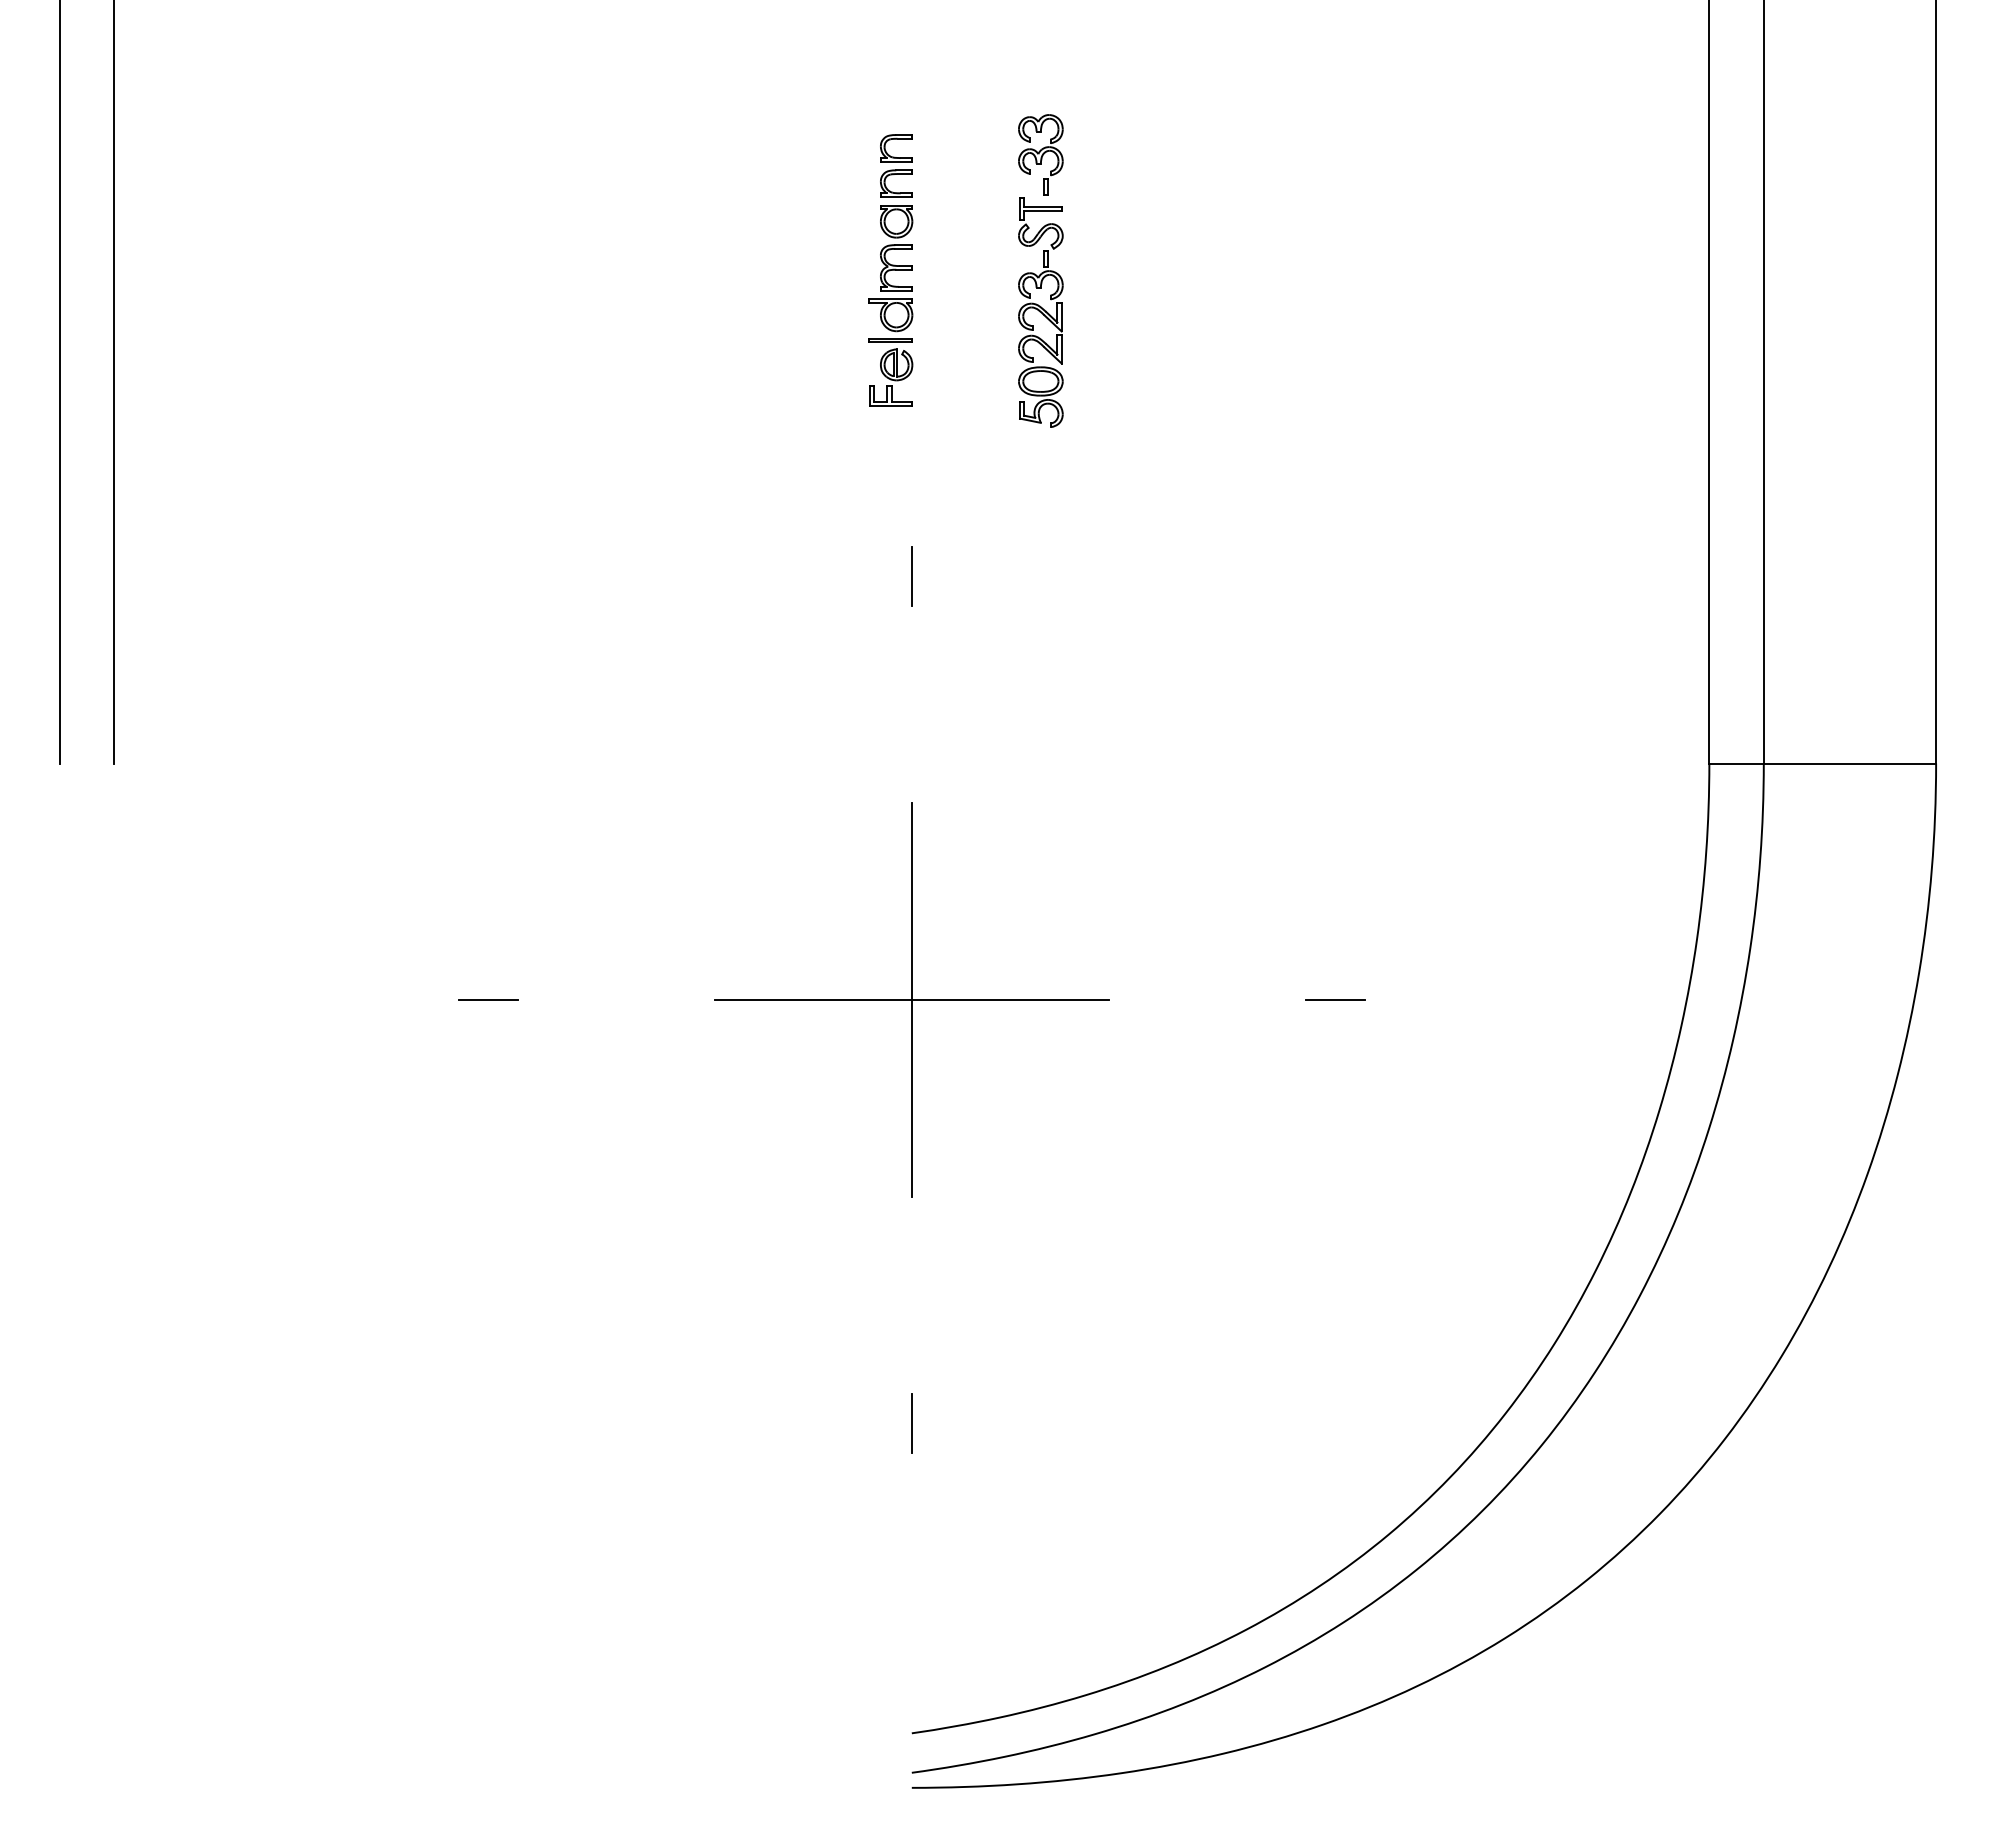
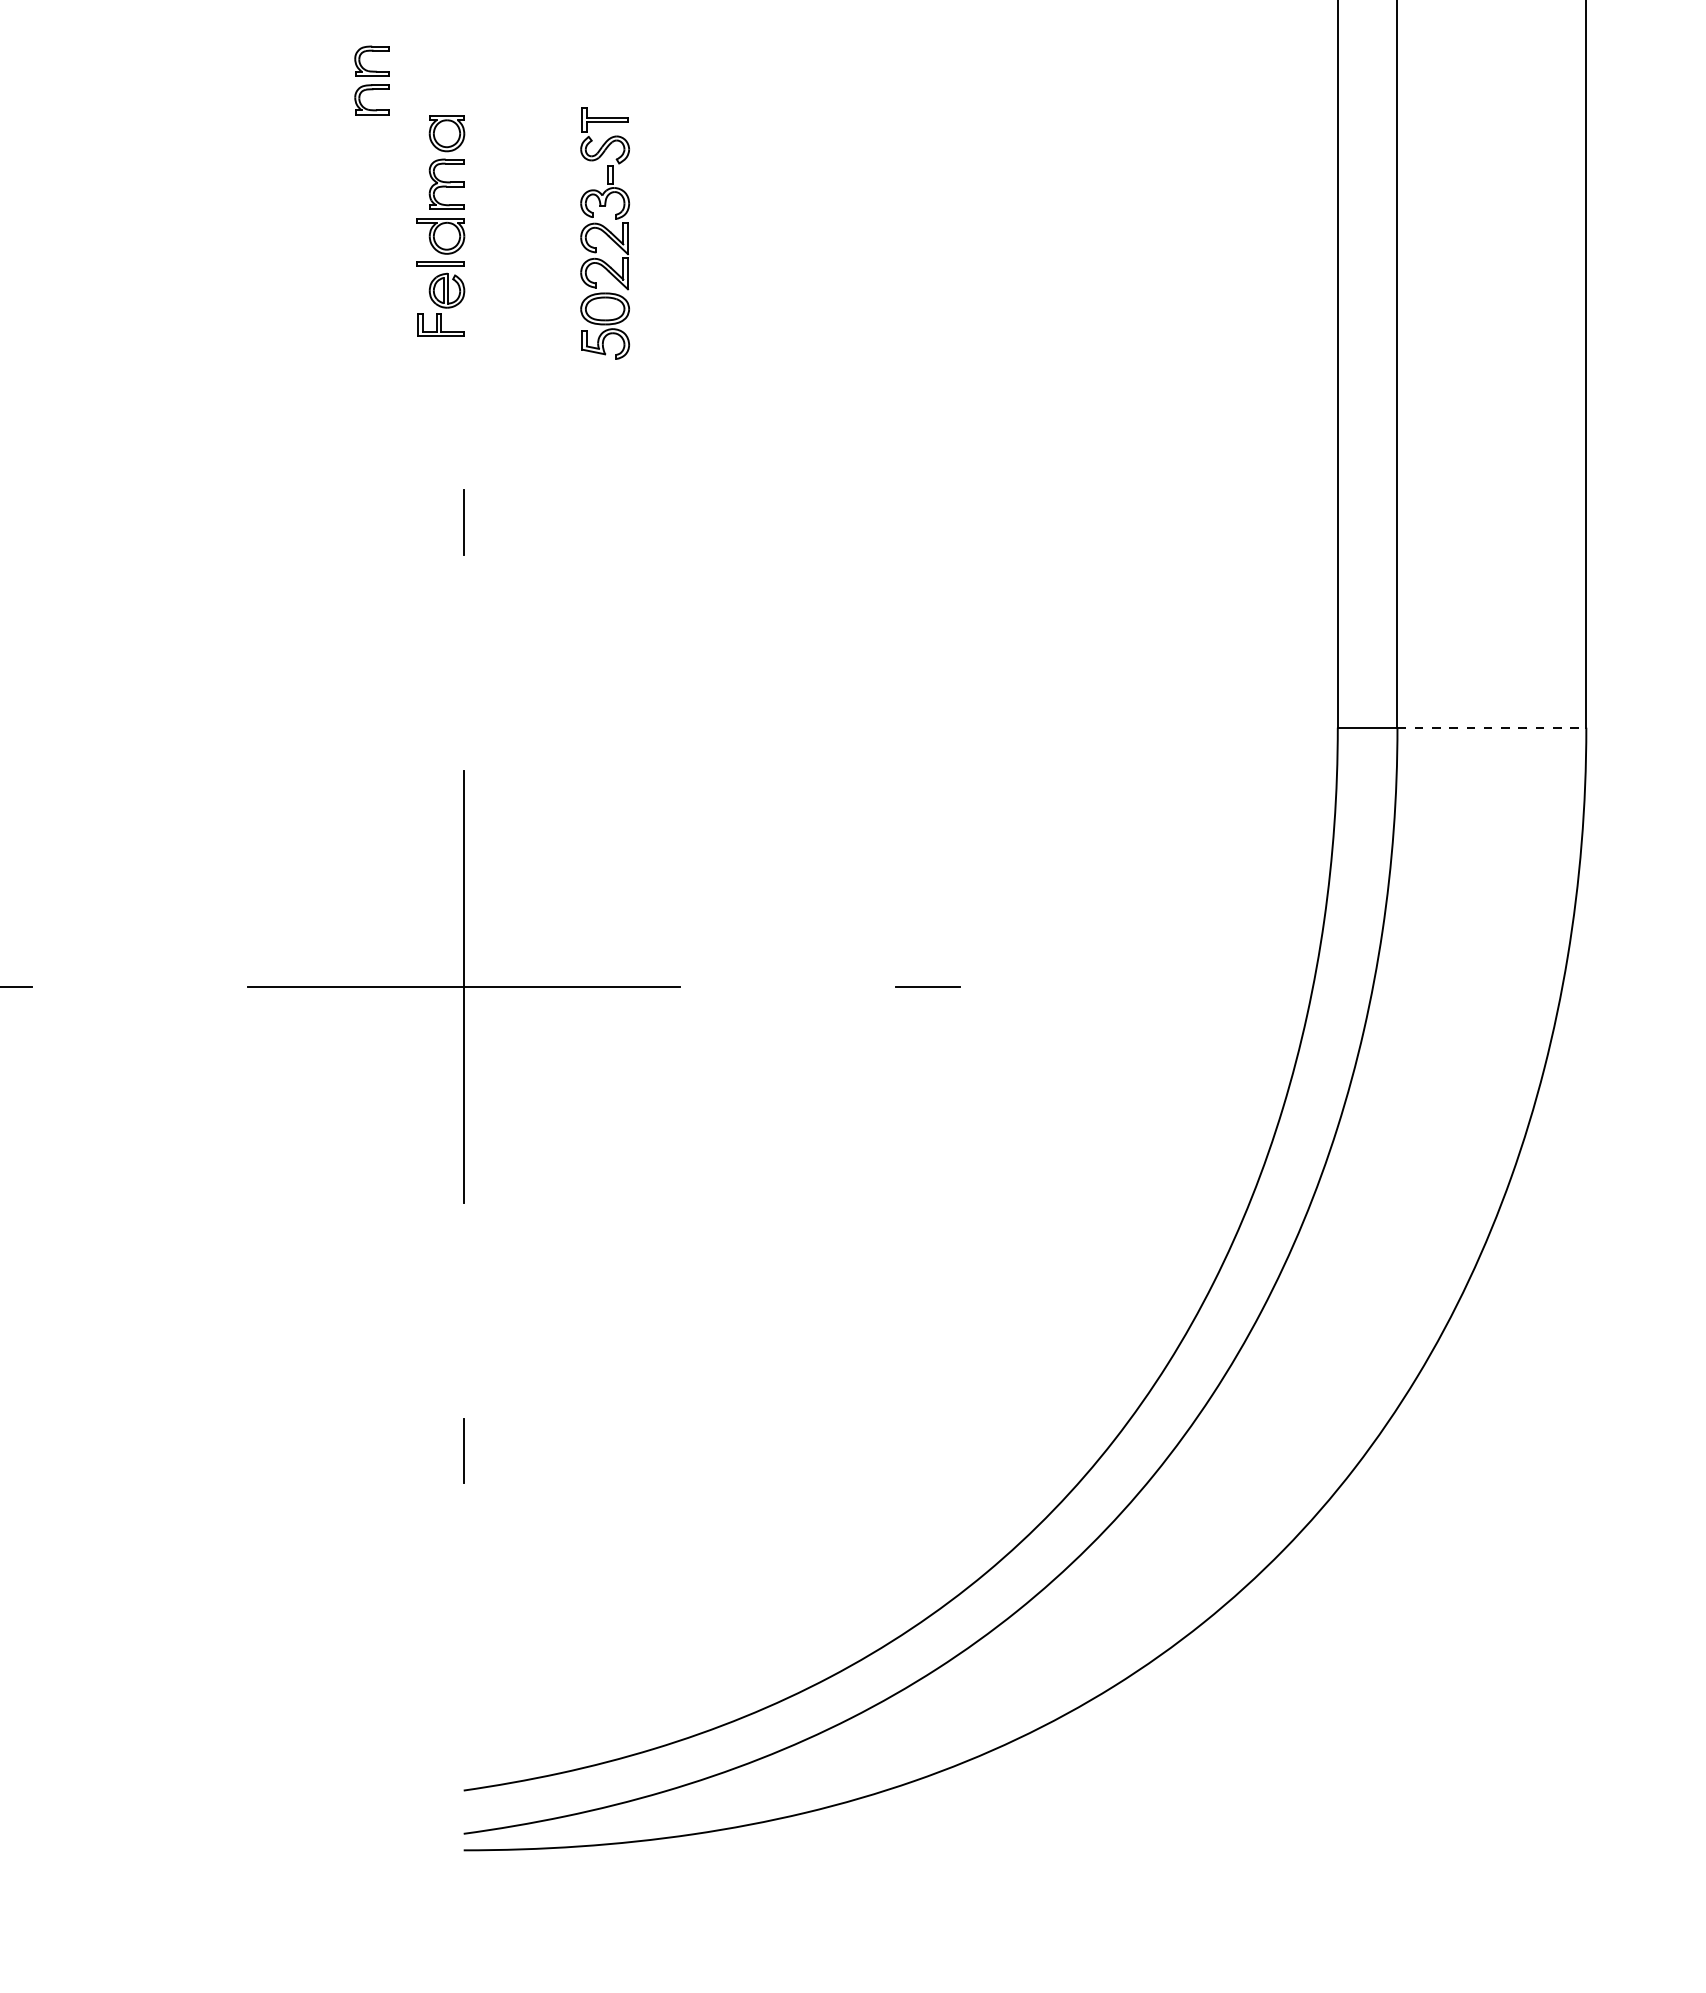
part: (1040, 154) -> (604, 60), removed
part: (896, 165) -> (372, 79), moved
line: (1850, 763) -> (1492, 727), solid -> dashed

